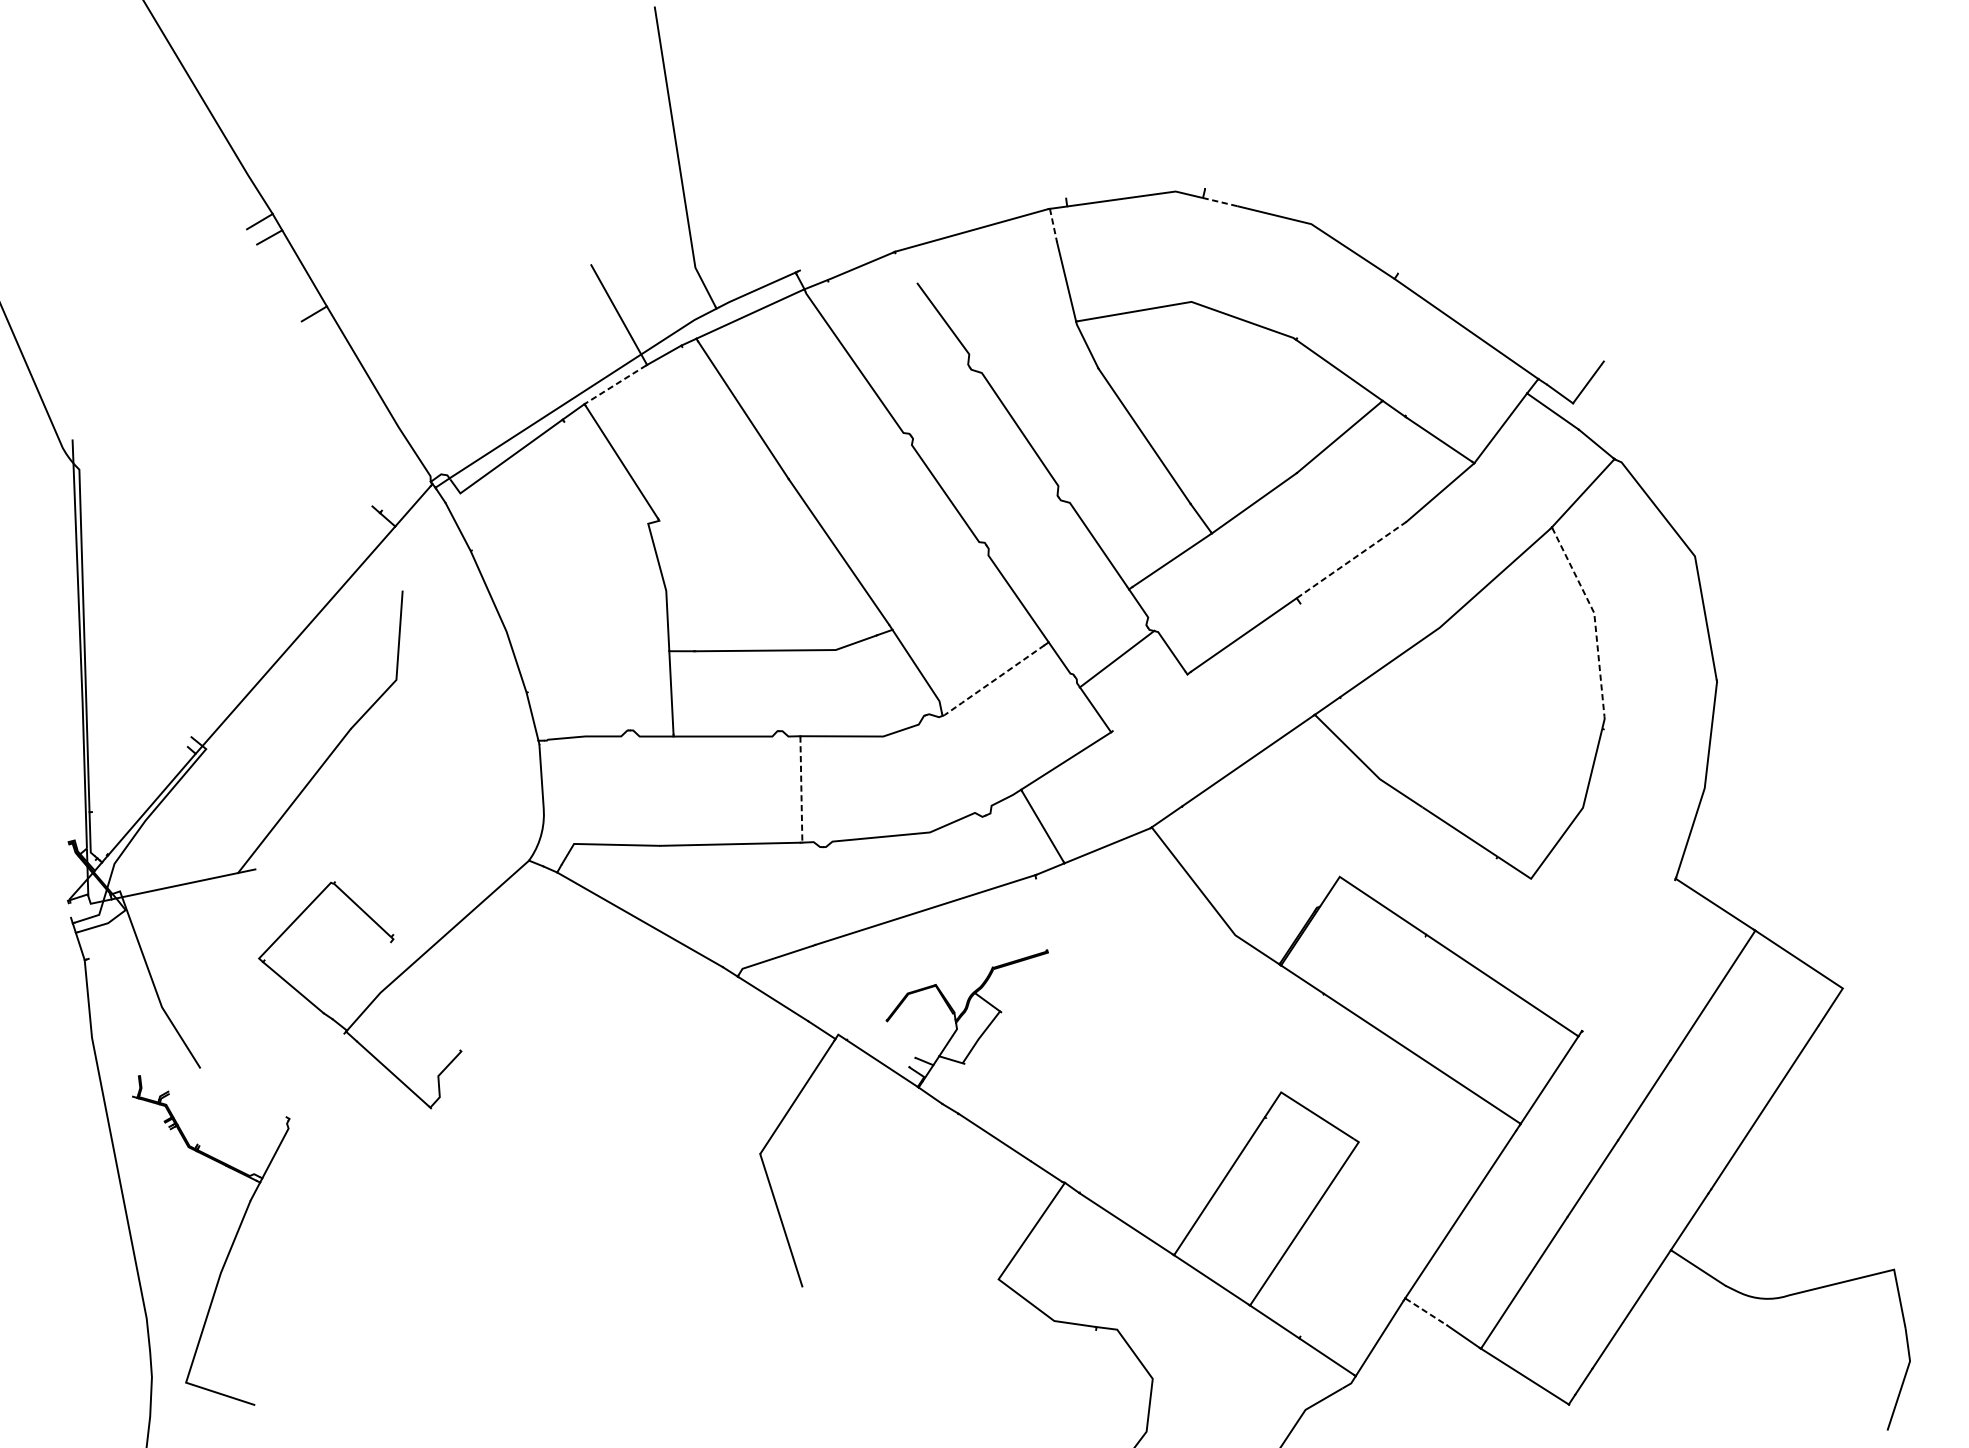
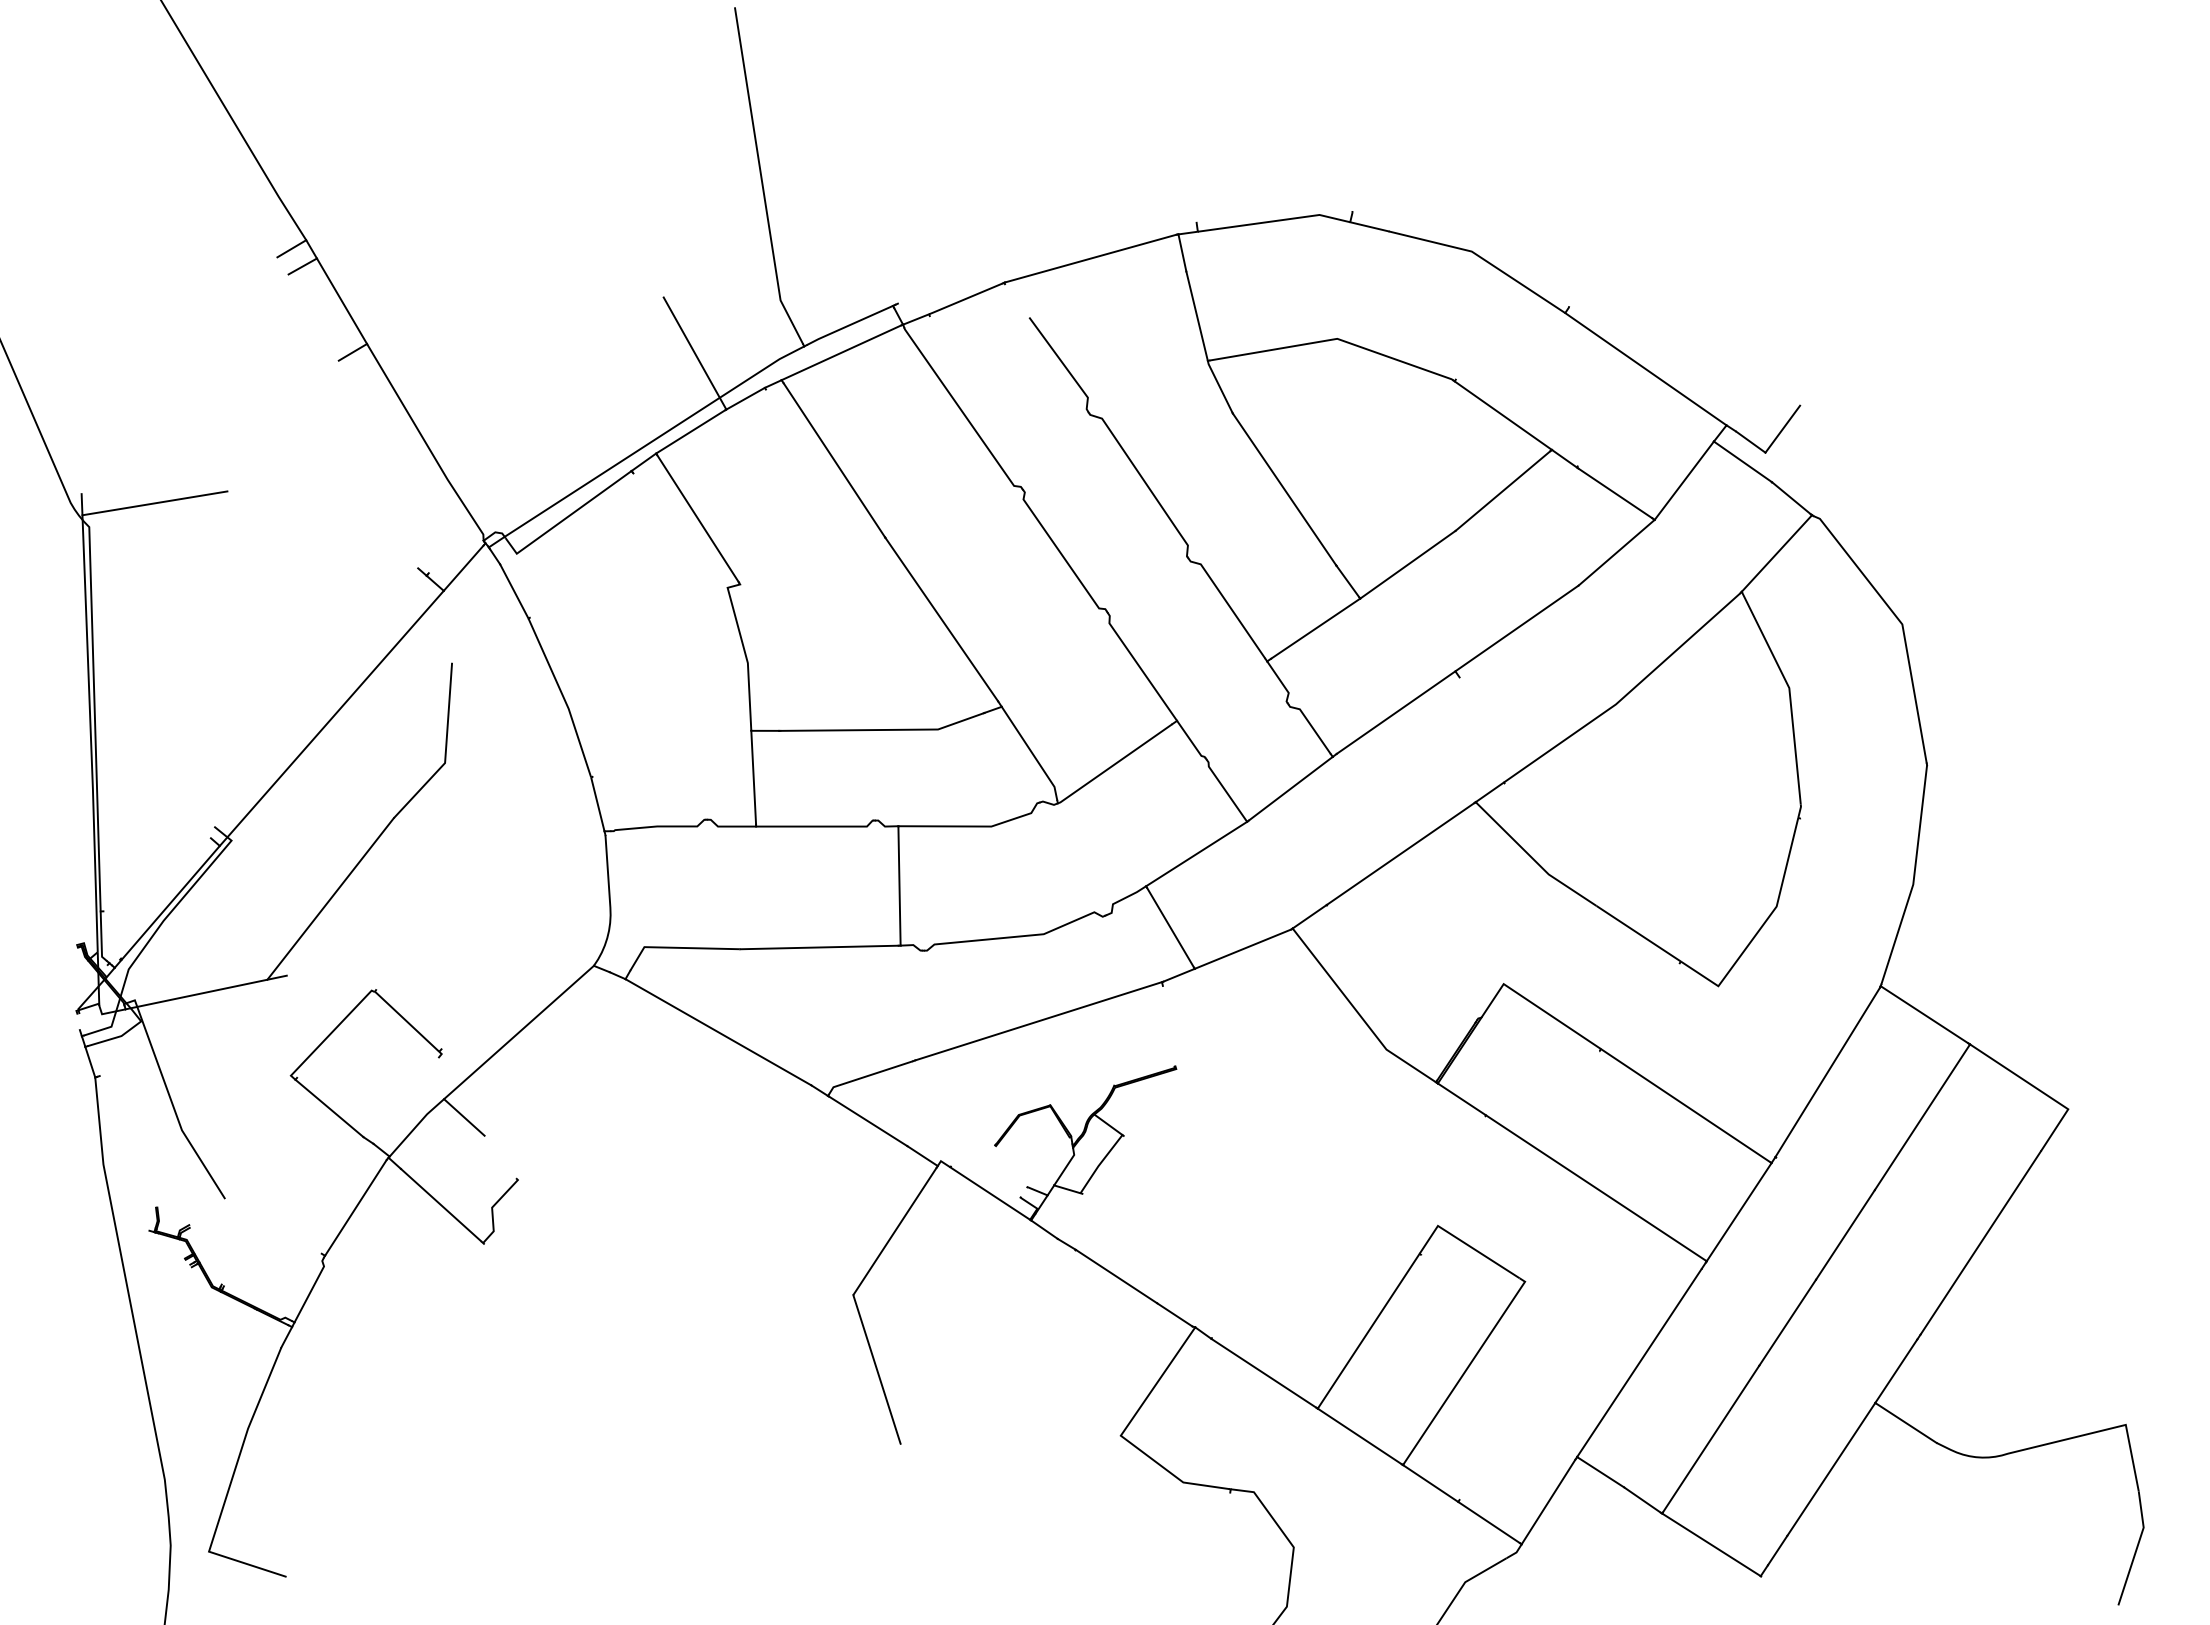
line: (1220, 201) -> (1369, 226), dashed -> solid
line: (1053, 224) -> (1182, 252), dashed -> solid
line: (615, 384) -> (690, 431), dashed -> solid
line: (137, 448) -> (154, 503), added
line: (1351, 560) -> (1516, 628), dashed -> solid
line: (1594, 618) -> (1789, 694), dashed -> solid
line: (1116, 658) -> (1290, 788), moved
line: (992, 682) -> (1113, 765), dashed -> solid
line: (801, 789) -> (899, 886), dashed -> solid
line: (1628, 955) -> (1827, 1072), added
line: (413, 995) -> (464, 1117), added
line: (316, 1075) -> (355, 1207), added
line: (1426, 1312) -> (1600, 1472), dashed -> solid

